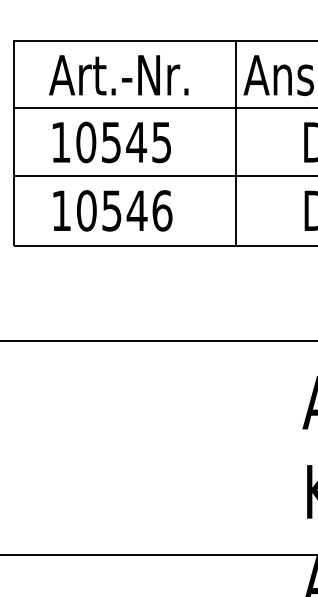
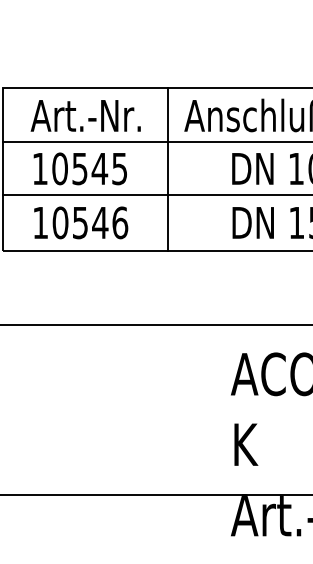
line: (236, 143) -> (168, 169), moved

